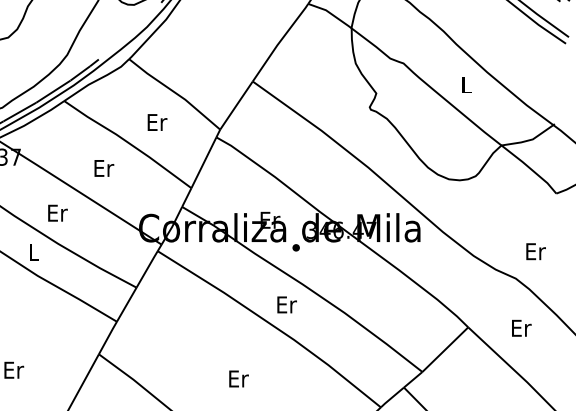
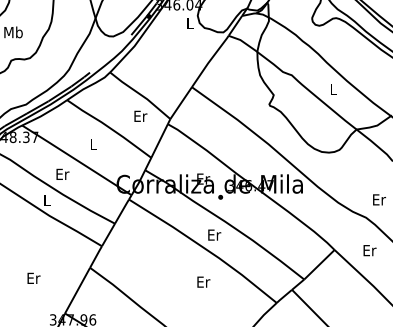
text: (156, 121) -> (140, 115), moved
text: (104, 168) -> (93, 144), Er -> L
text: (238, 377) -> (203, 281), moved

